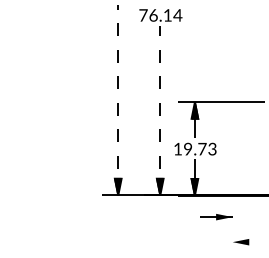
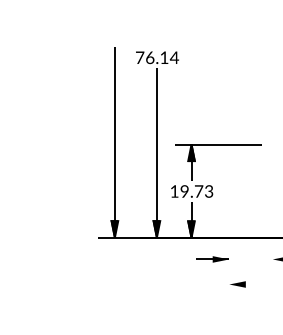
line: (117, 100) -> (114, 142), dashed -> solid
line: (159, 110) -> (156, 152), dashed -> solid

